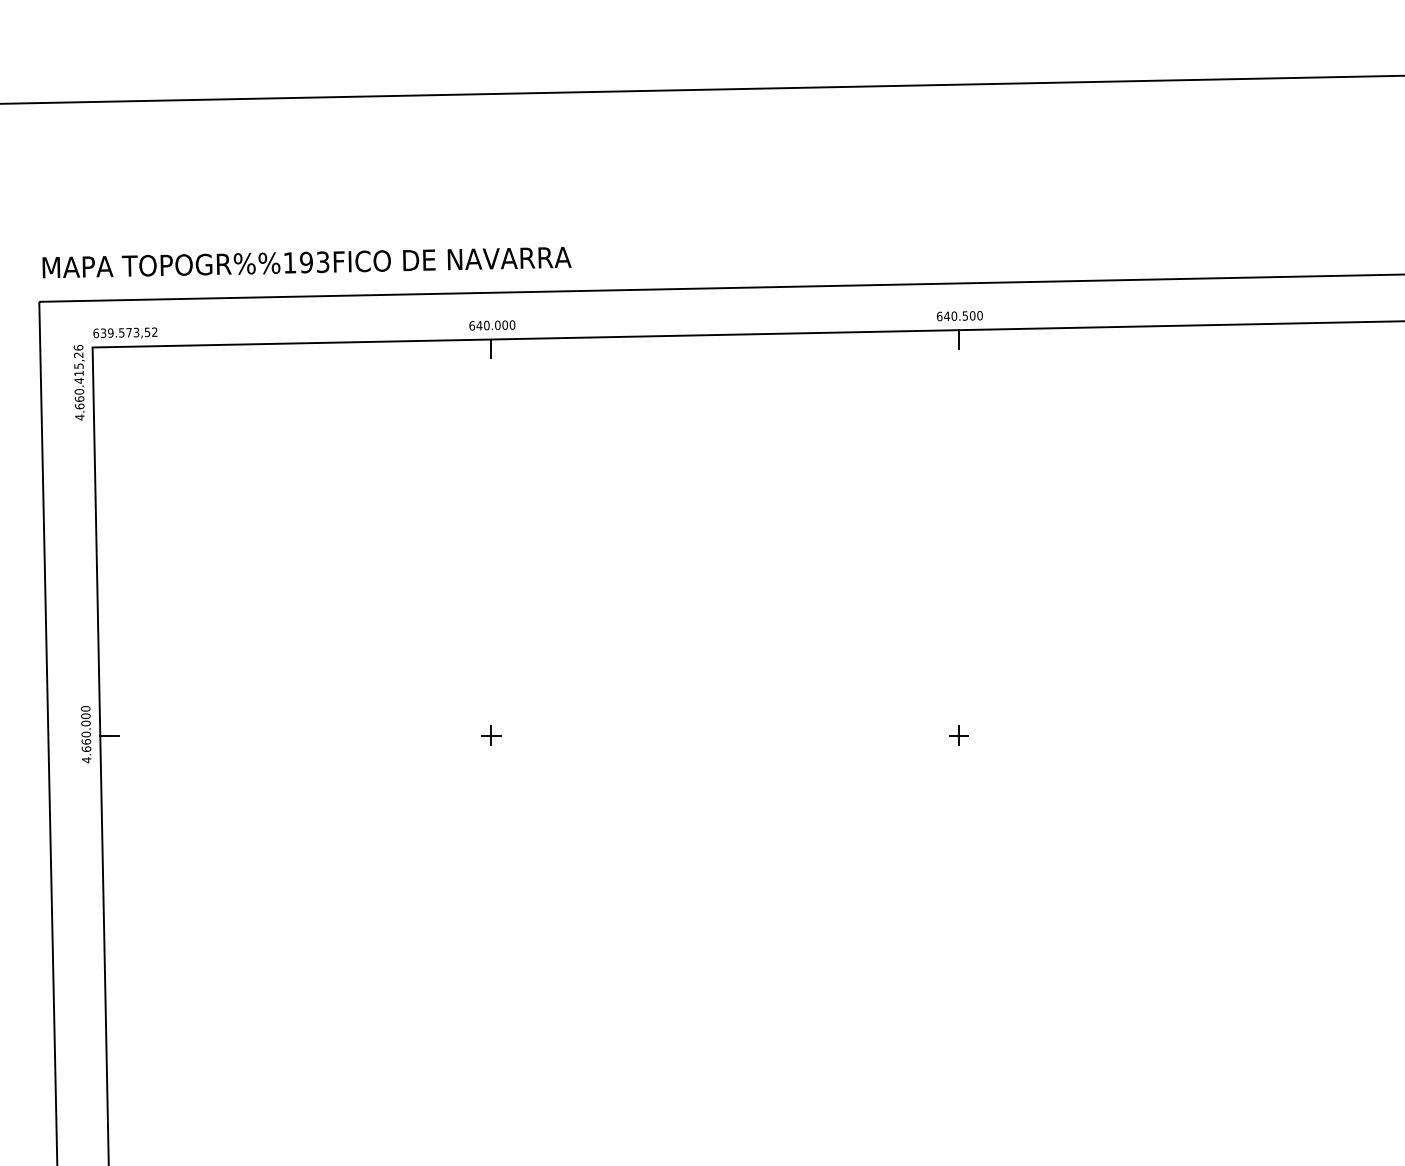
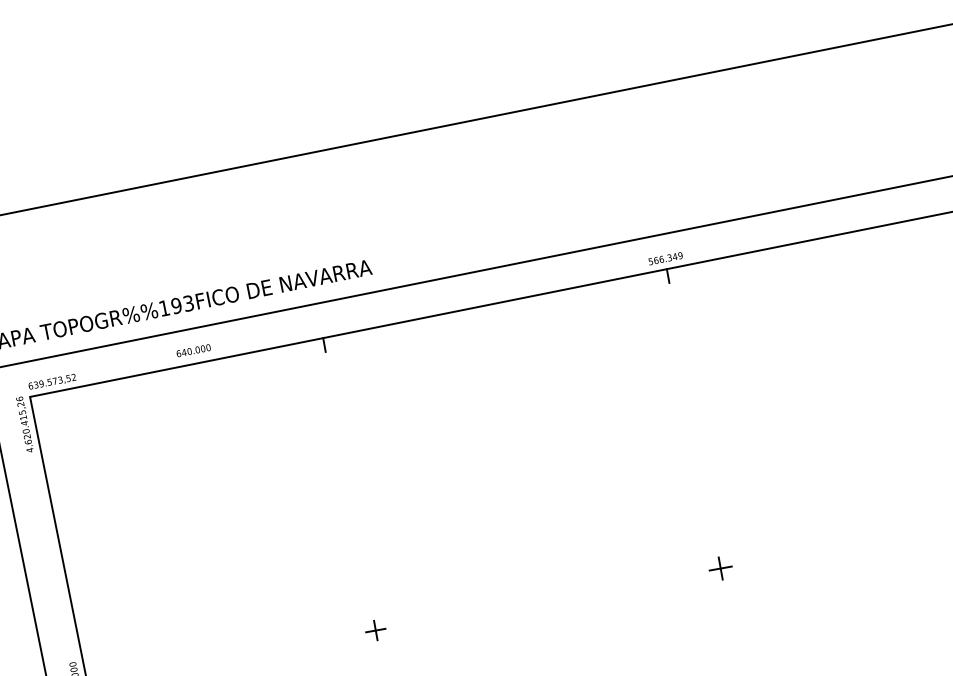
text: (959, 316) -> (665, 259), 640.500 -> 566.349
text: (492, 325) -> (193, 350), moved
text: (79, 398) -> (27, 436), 4.660.415,26 -> 4.620.415,26
part: (491, 735) -> (375, 630), size x1.4
part: (958, 735) -> (720, 568), size x1.6

